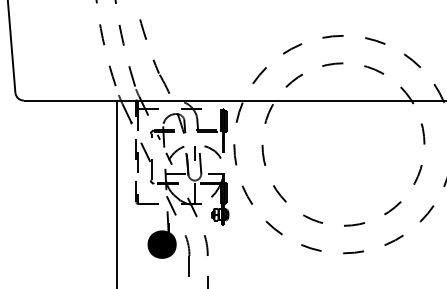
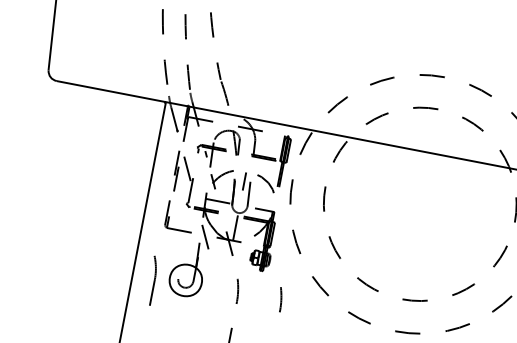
fill: (161, 244) -> (185, 280), removed
line: (243, 245) -> (280, 299), added
part: (187, 255) -> (152, 279), moved

